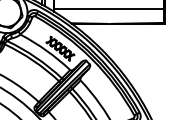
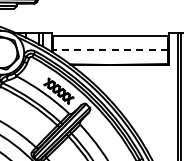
line: (109, 9) -> (110, 49), solid -> dashed

